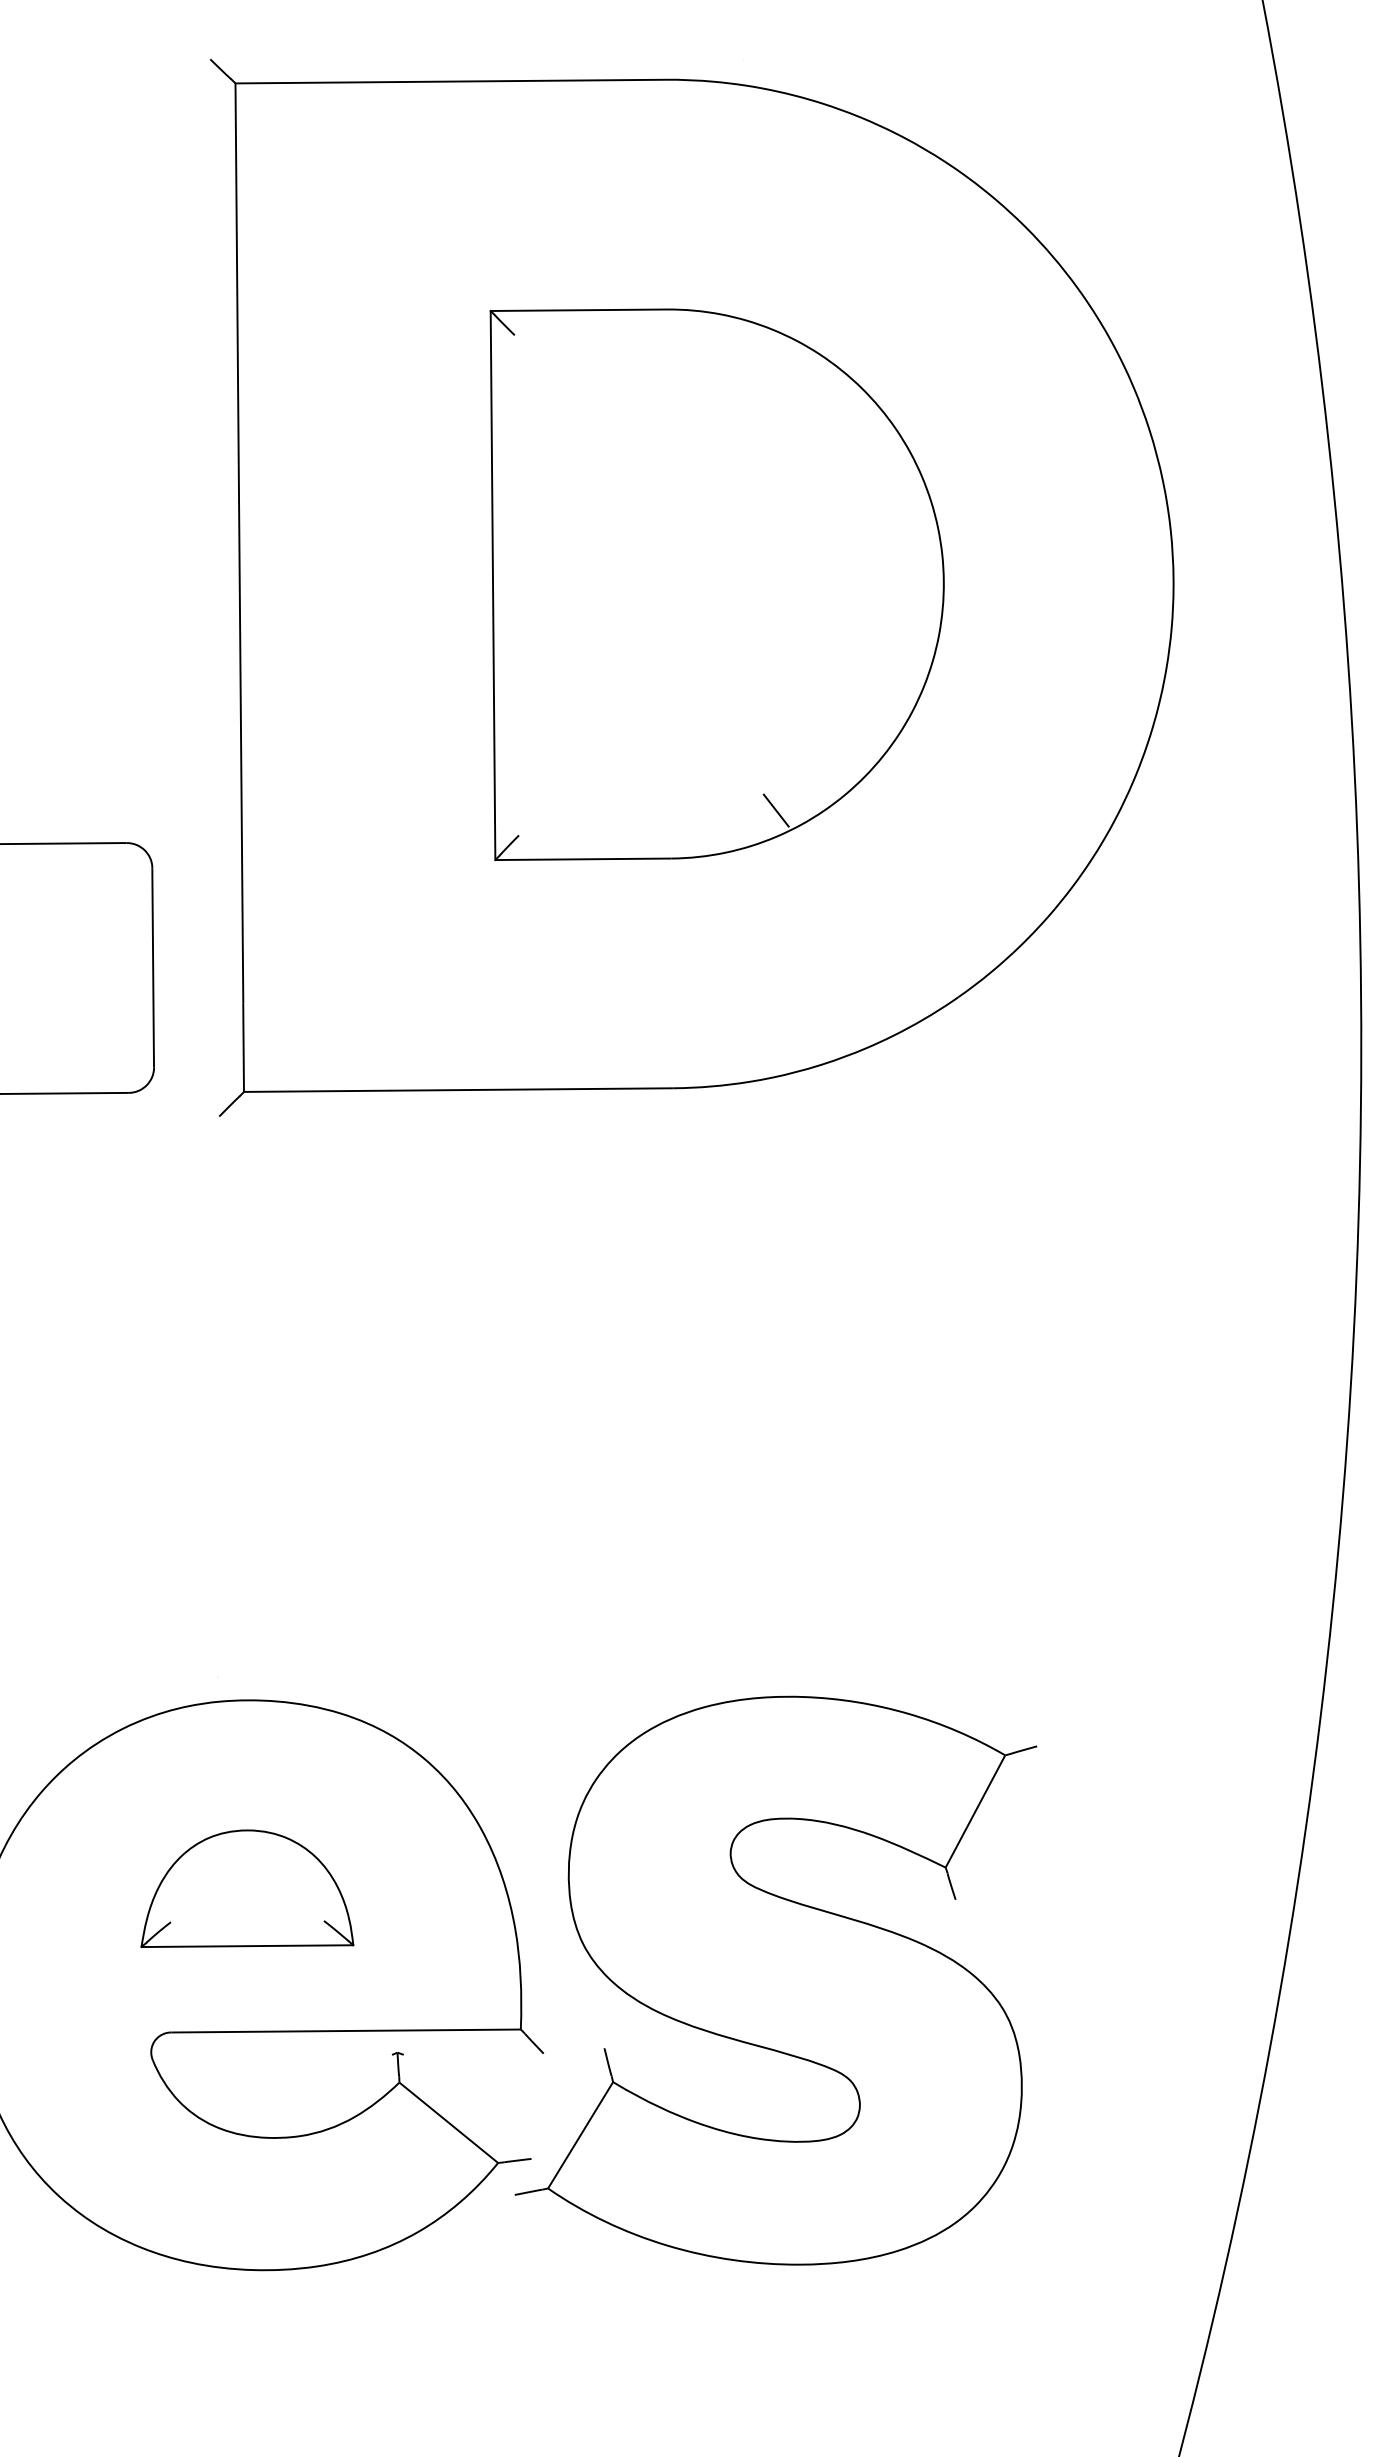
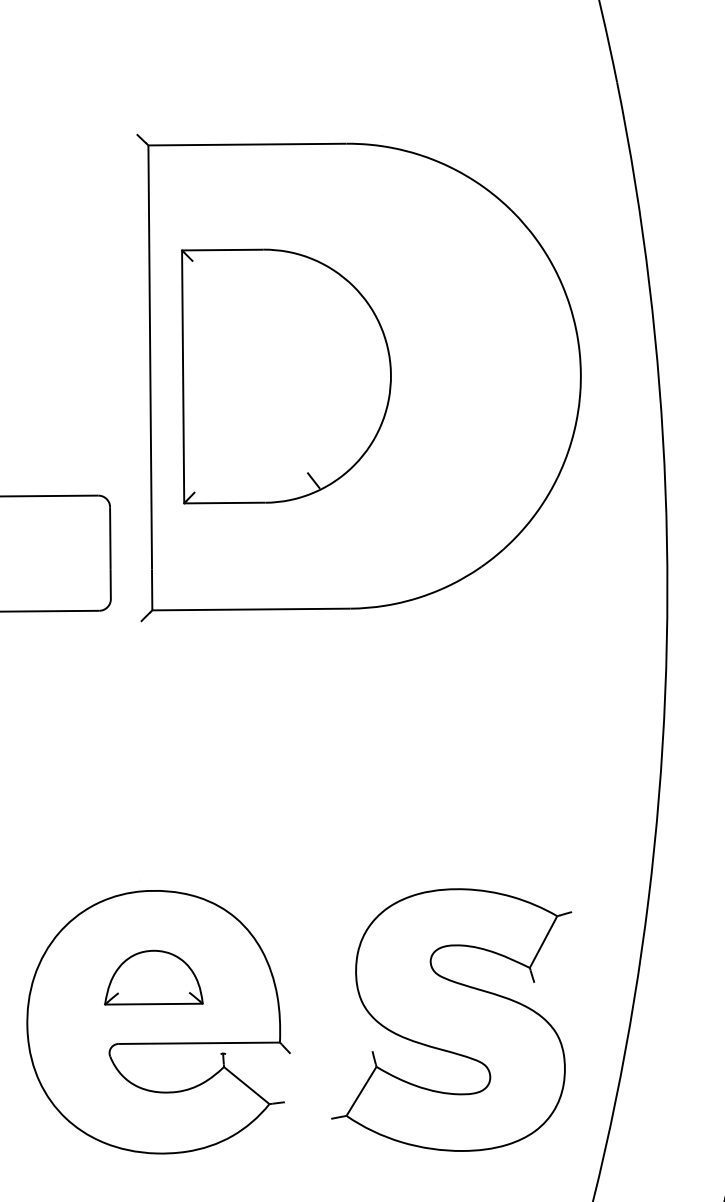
part: (717, 584) -> (286, 376), moved
part: (775, 1979) -> (451, 1019), moved

